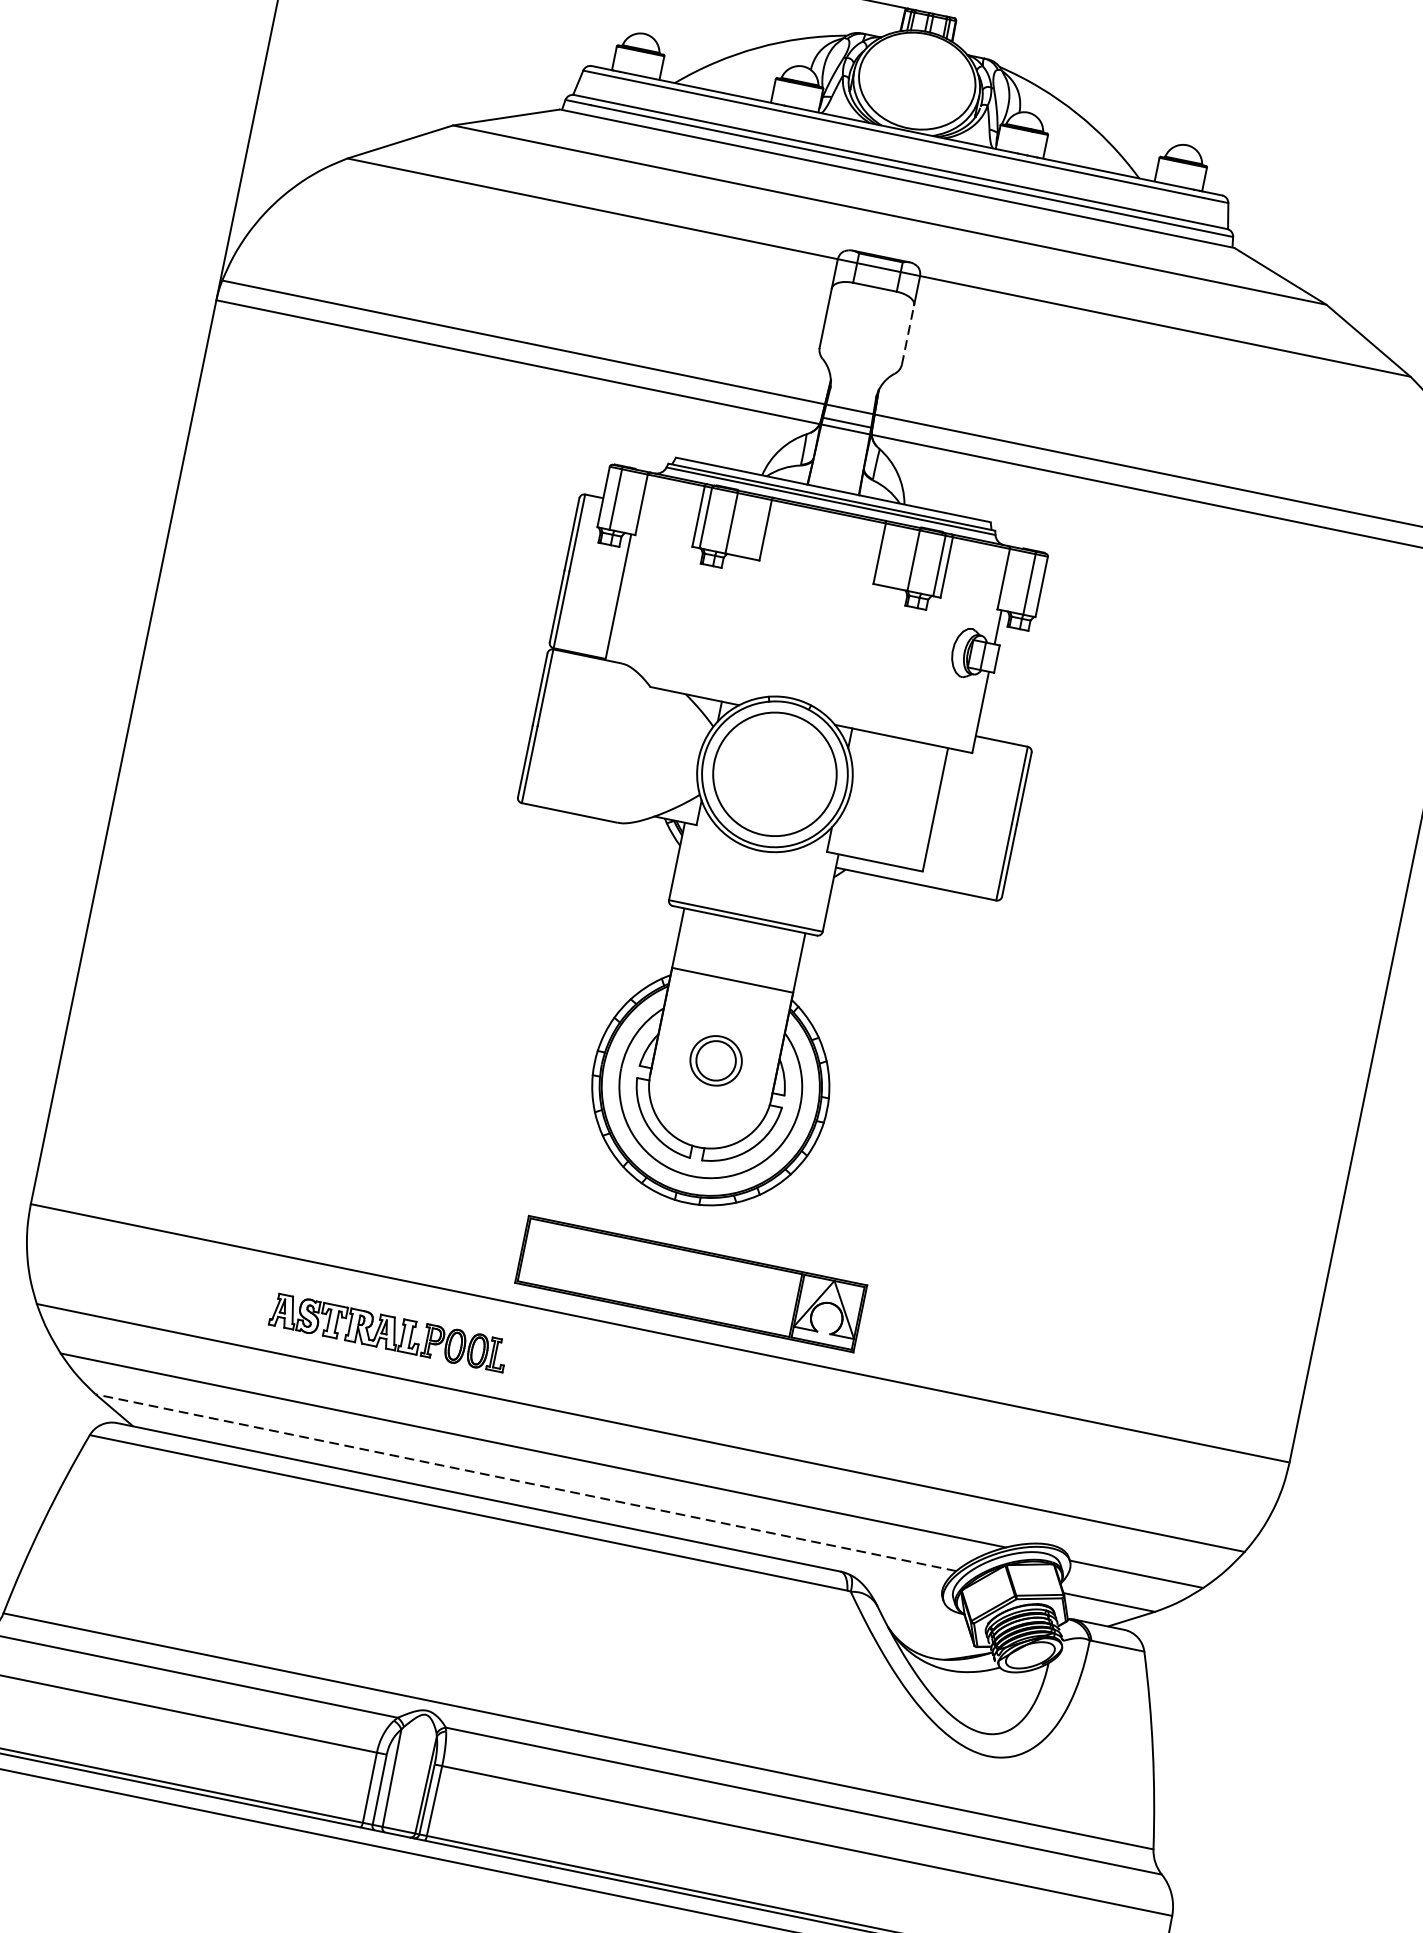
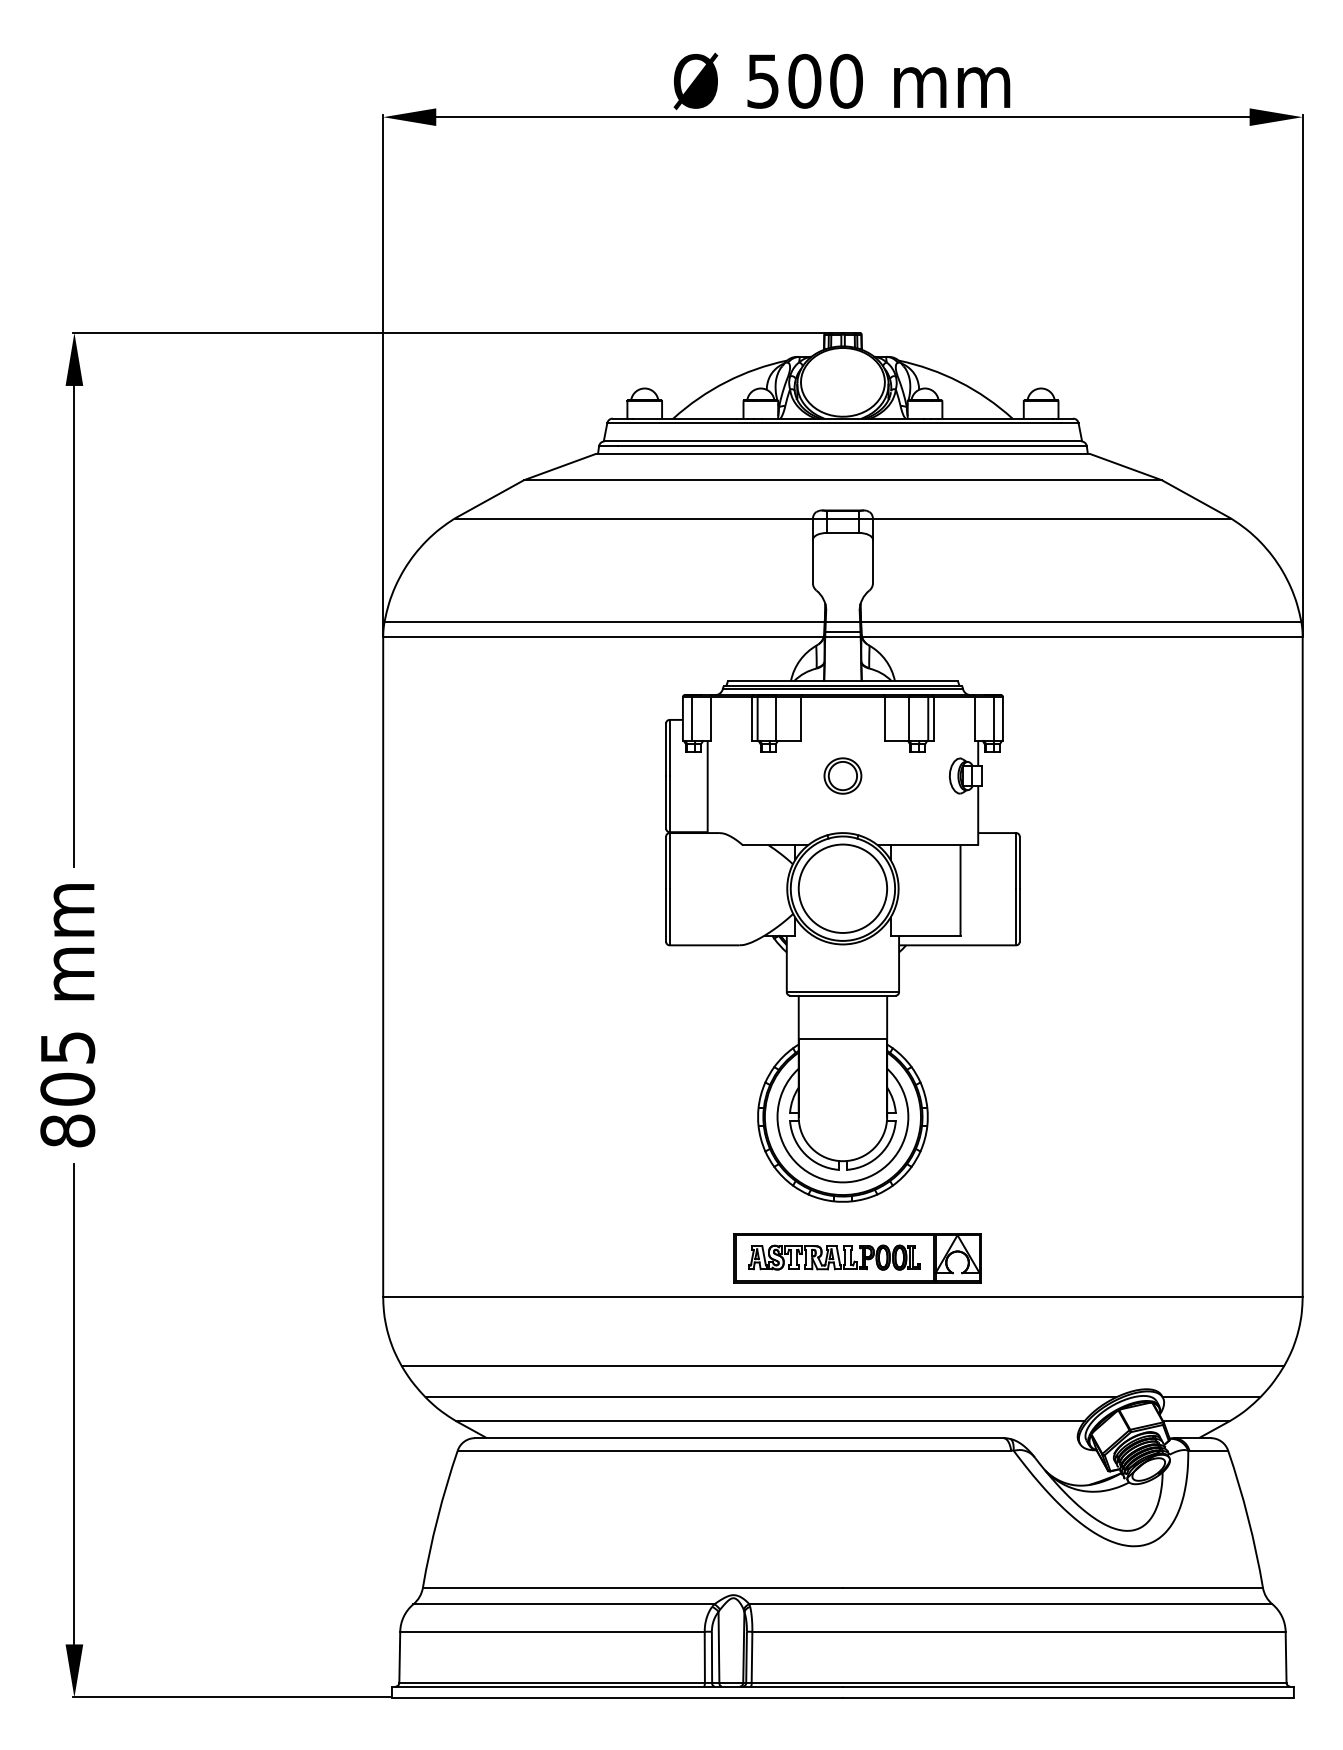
line: (908, 334) -> (873, 561), dashed -> solid
part: (715, 1059) -> (842, 775), moved
part: (388, 1332) -> (834, 1257), moved
line: (524, 1483) -> (769, 1421), dashed -> solid

